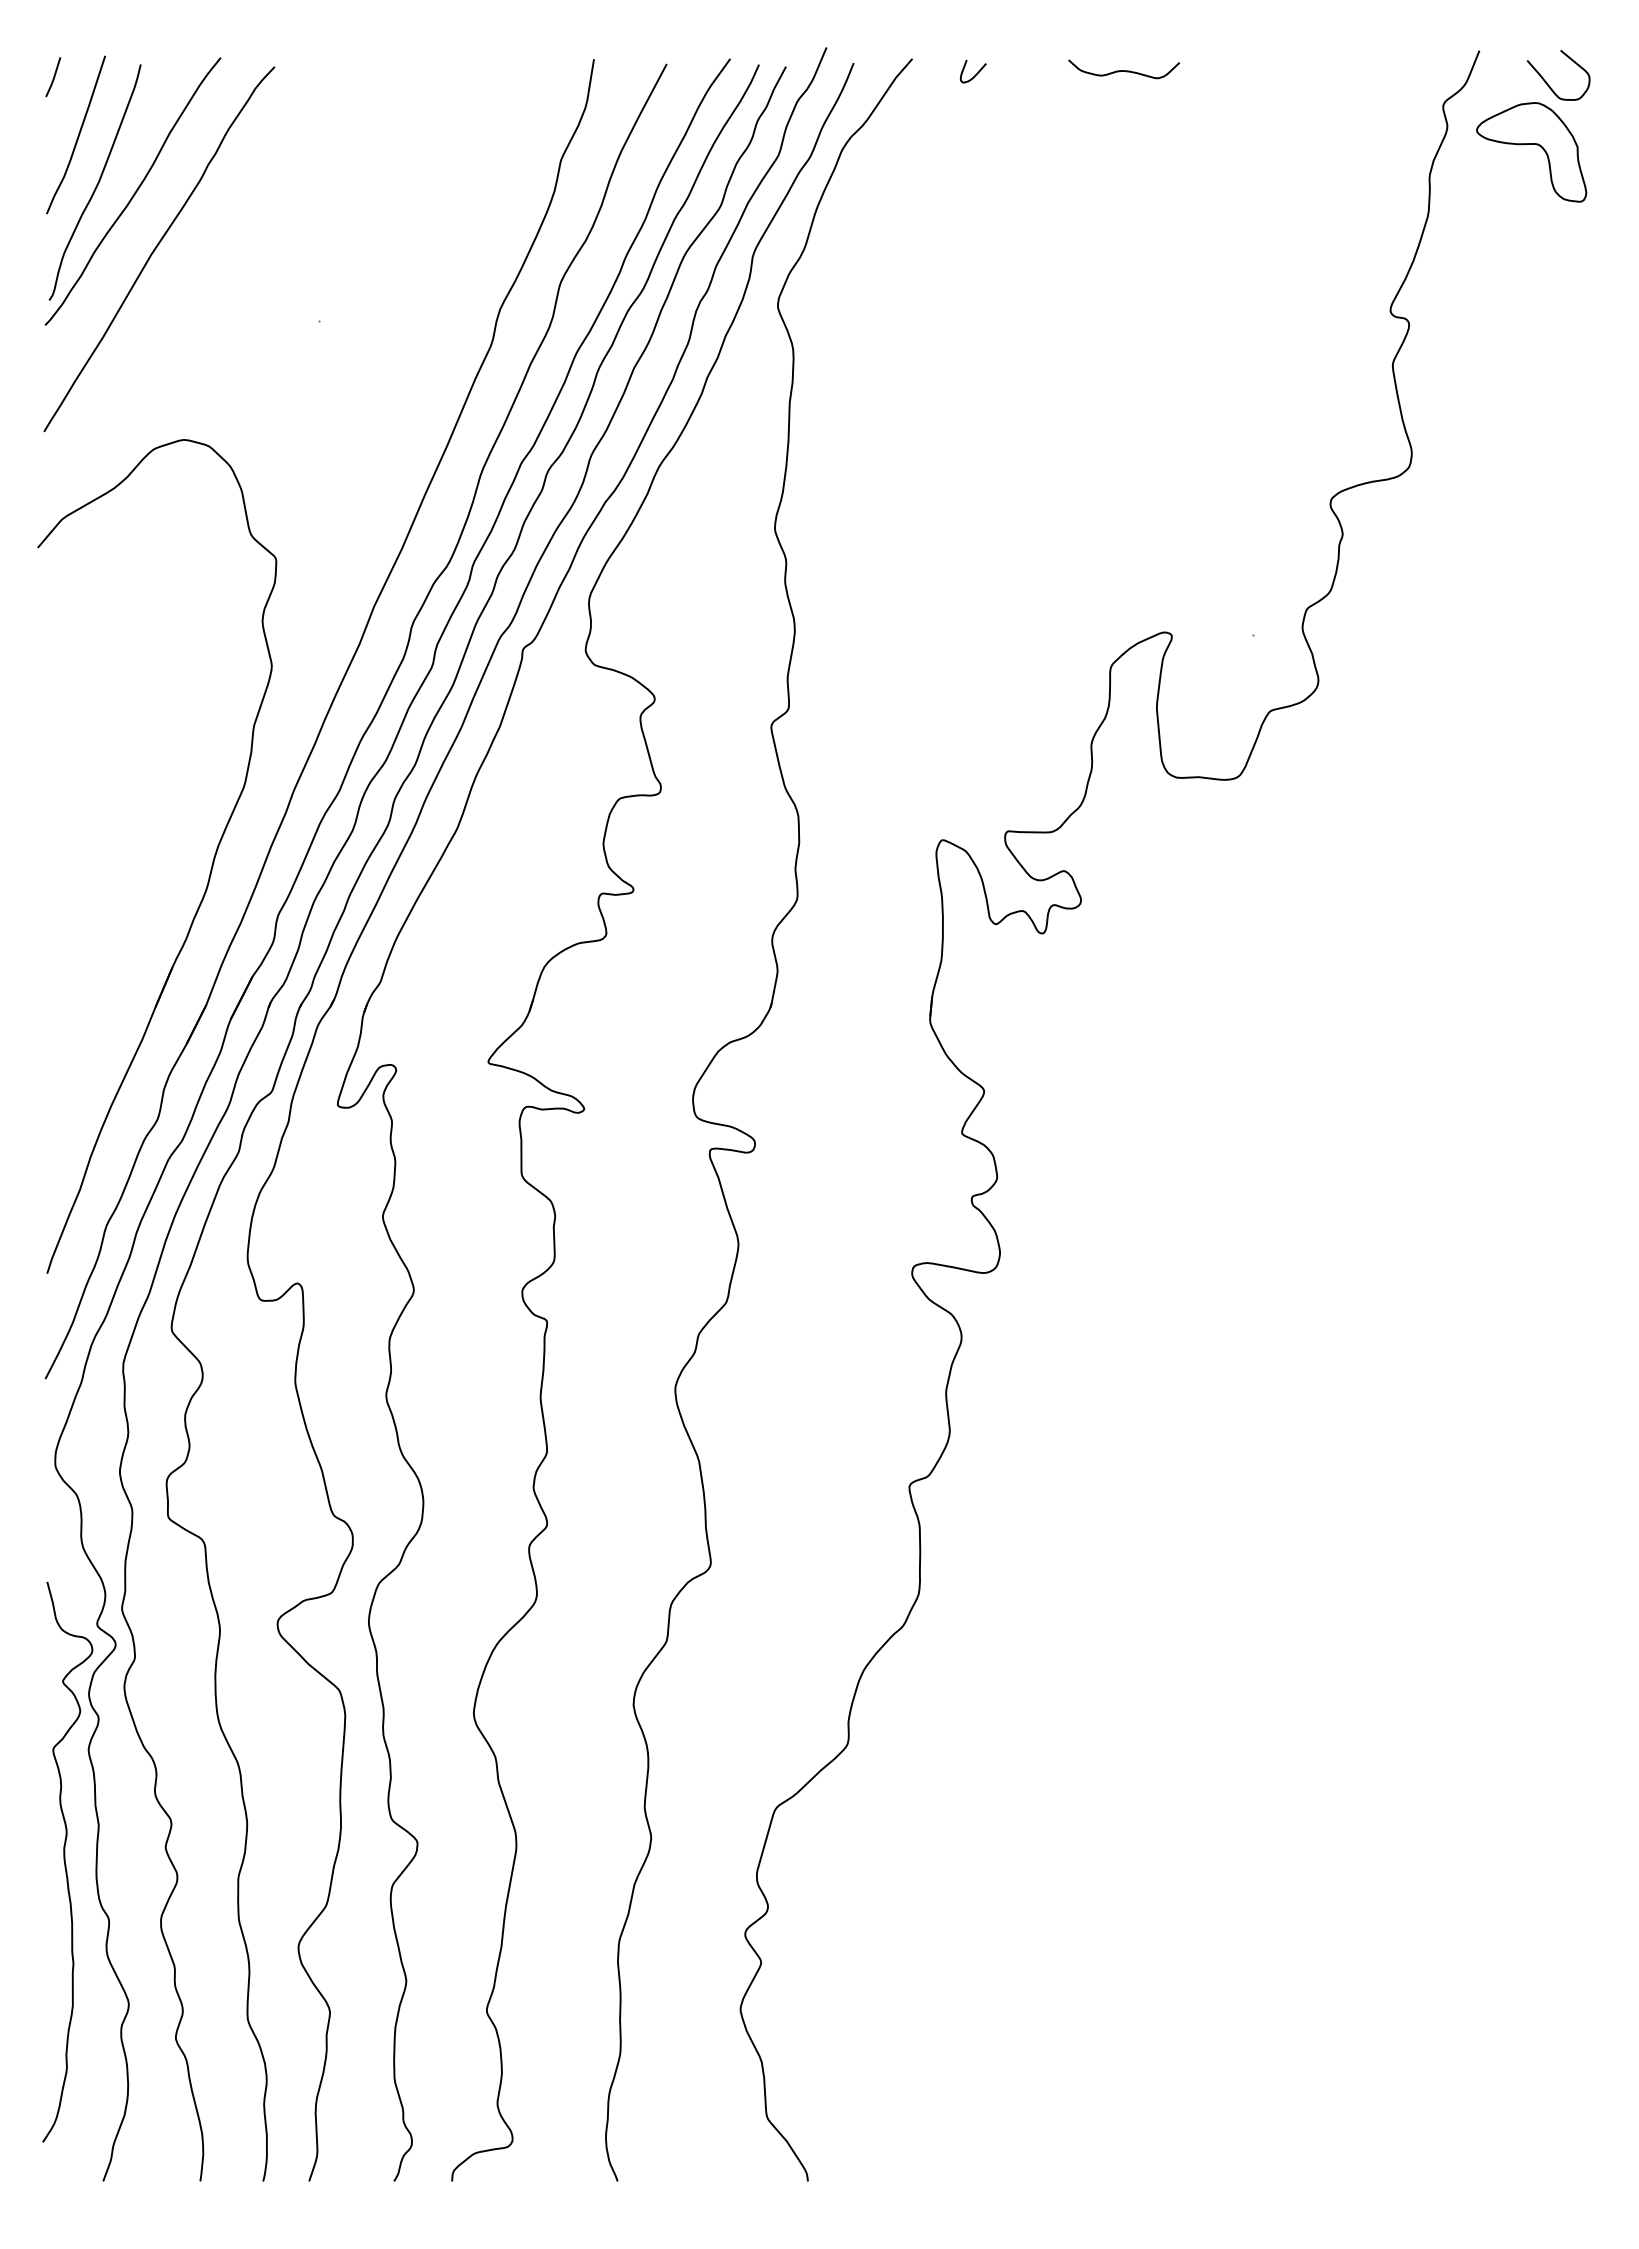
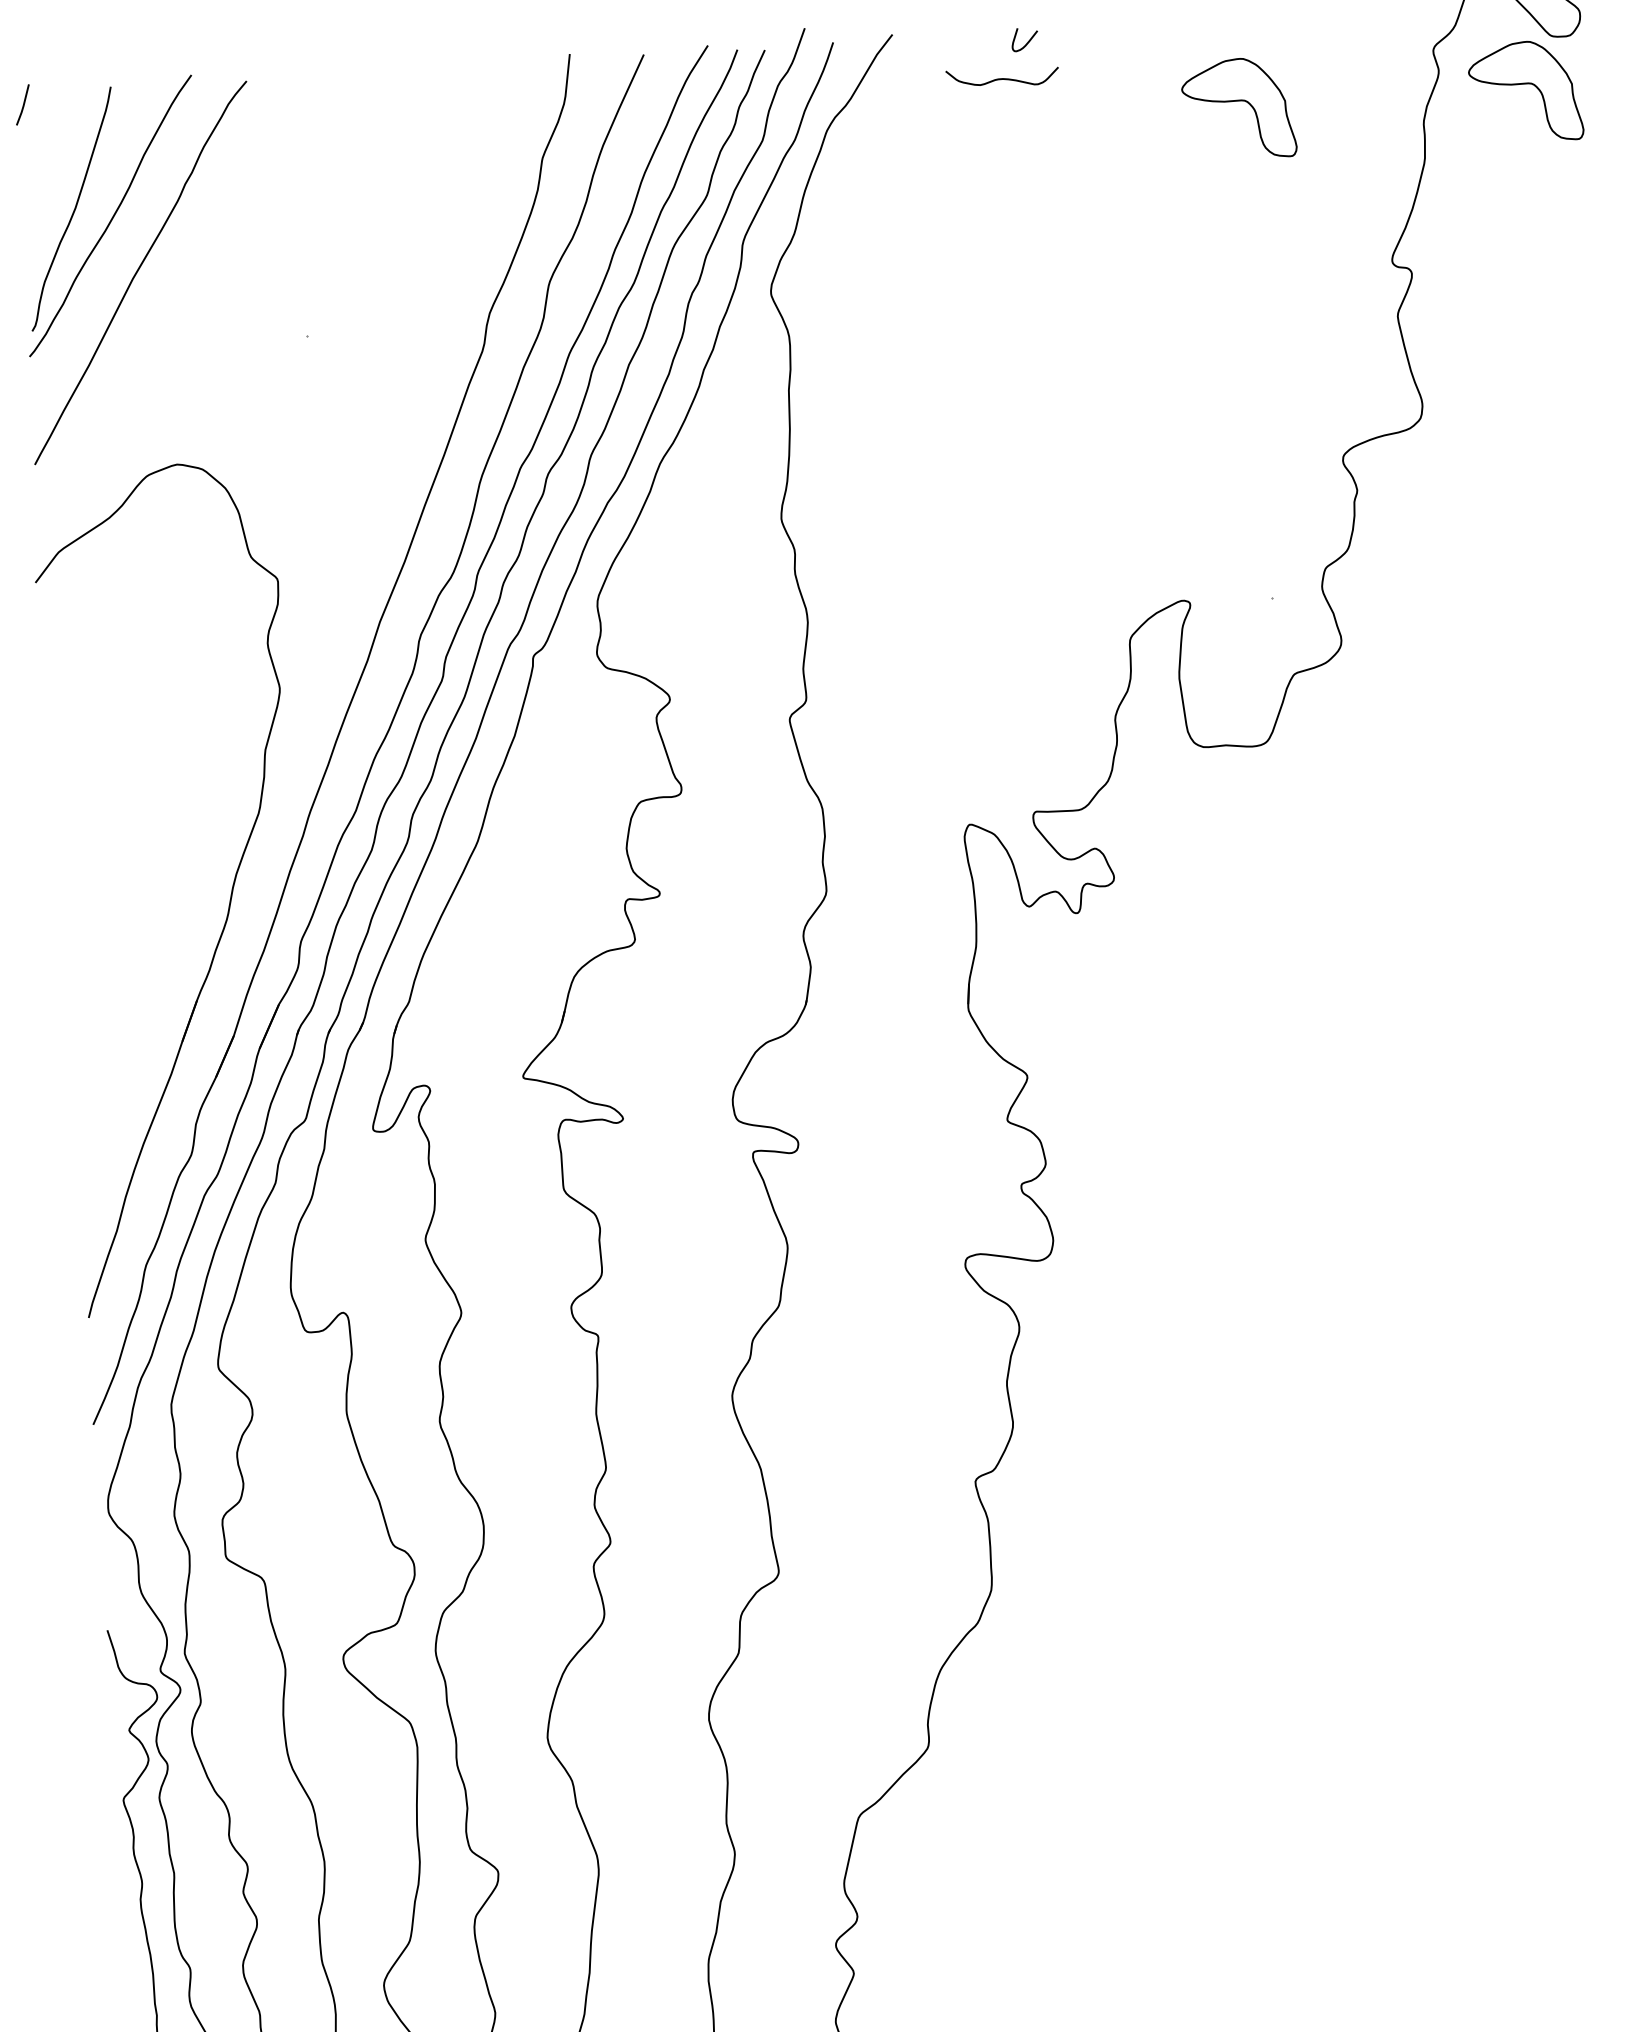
curve: (1123, 70) -> (1001, 78), moved
curve: (975, 74) -> (1027, 42), moved
curve: (77, 136) -> (50, 163), removed
part: (1248, 144) -> (1238, 101), added

